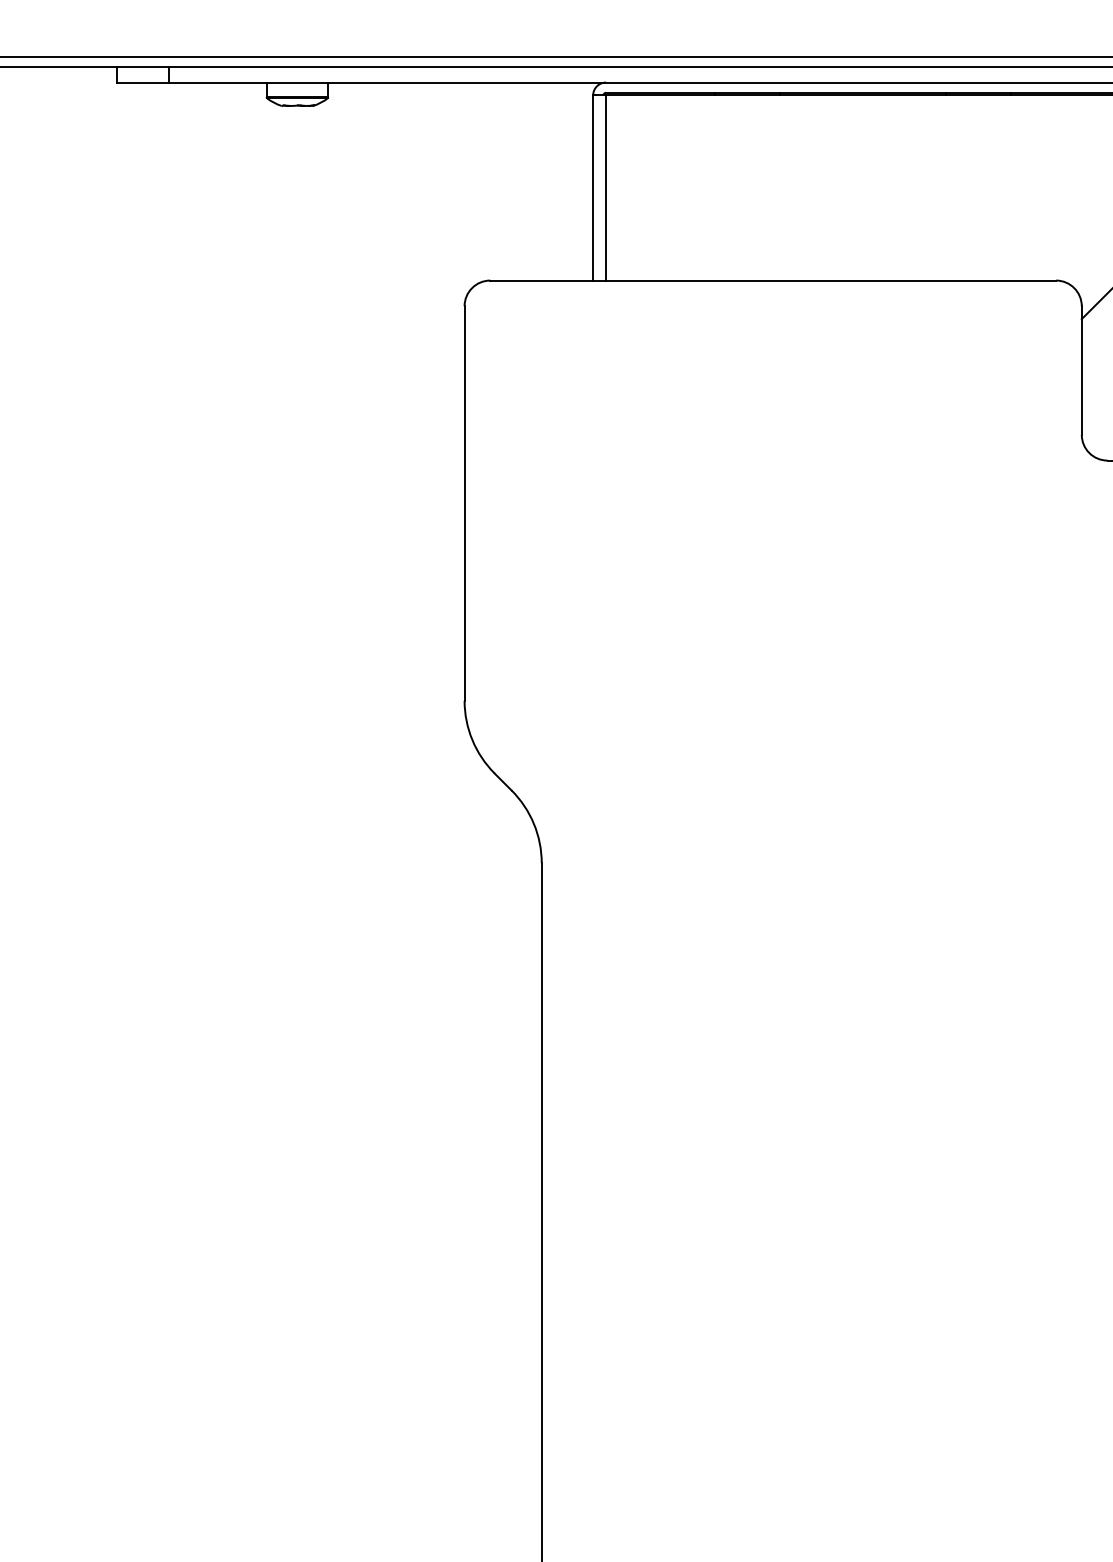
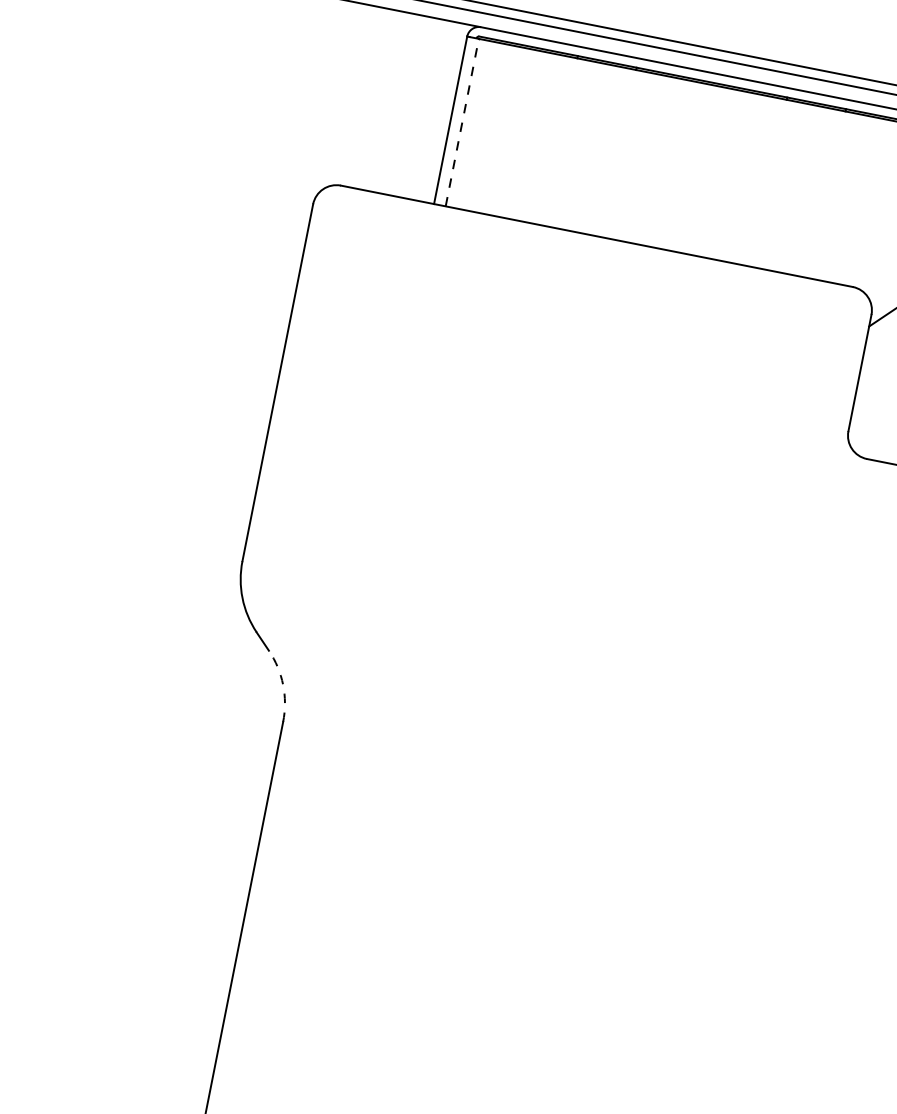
line: (606, 187) -> (462, 122), solid -> dashed
arc: (533, 823) -> (282, 684), solid -> dashed

